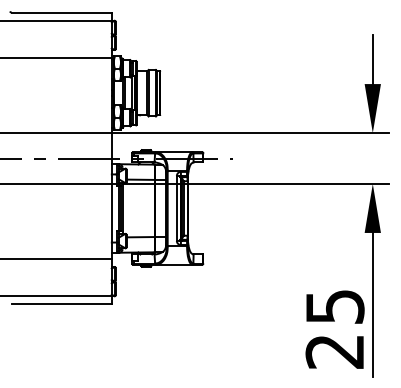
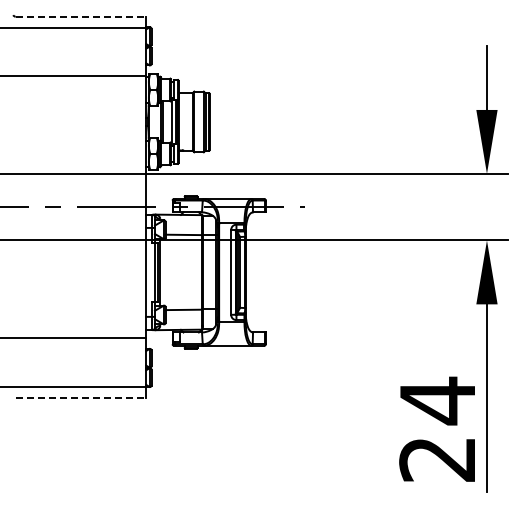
line: (62, 12) -> (81, 16), solid -> dashed
line: (62, 304) -> (81, 397), solid -> dashed
text: (335, 306) -> (438, 400), 25 -> 24

